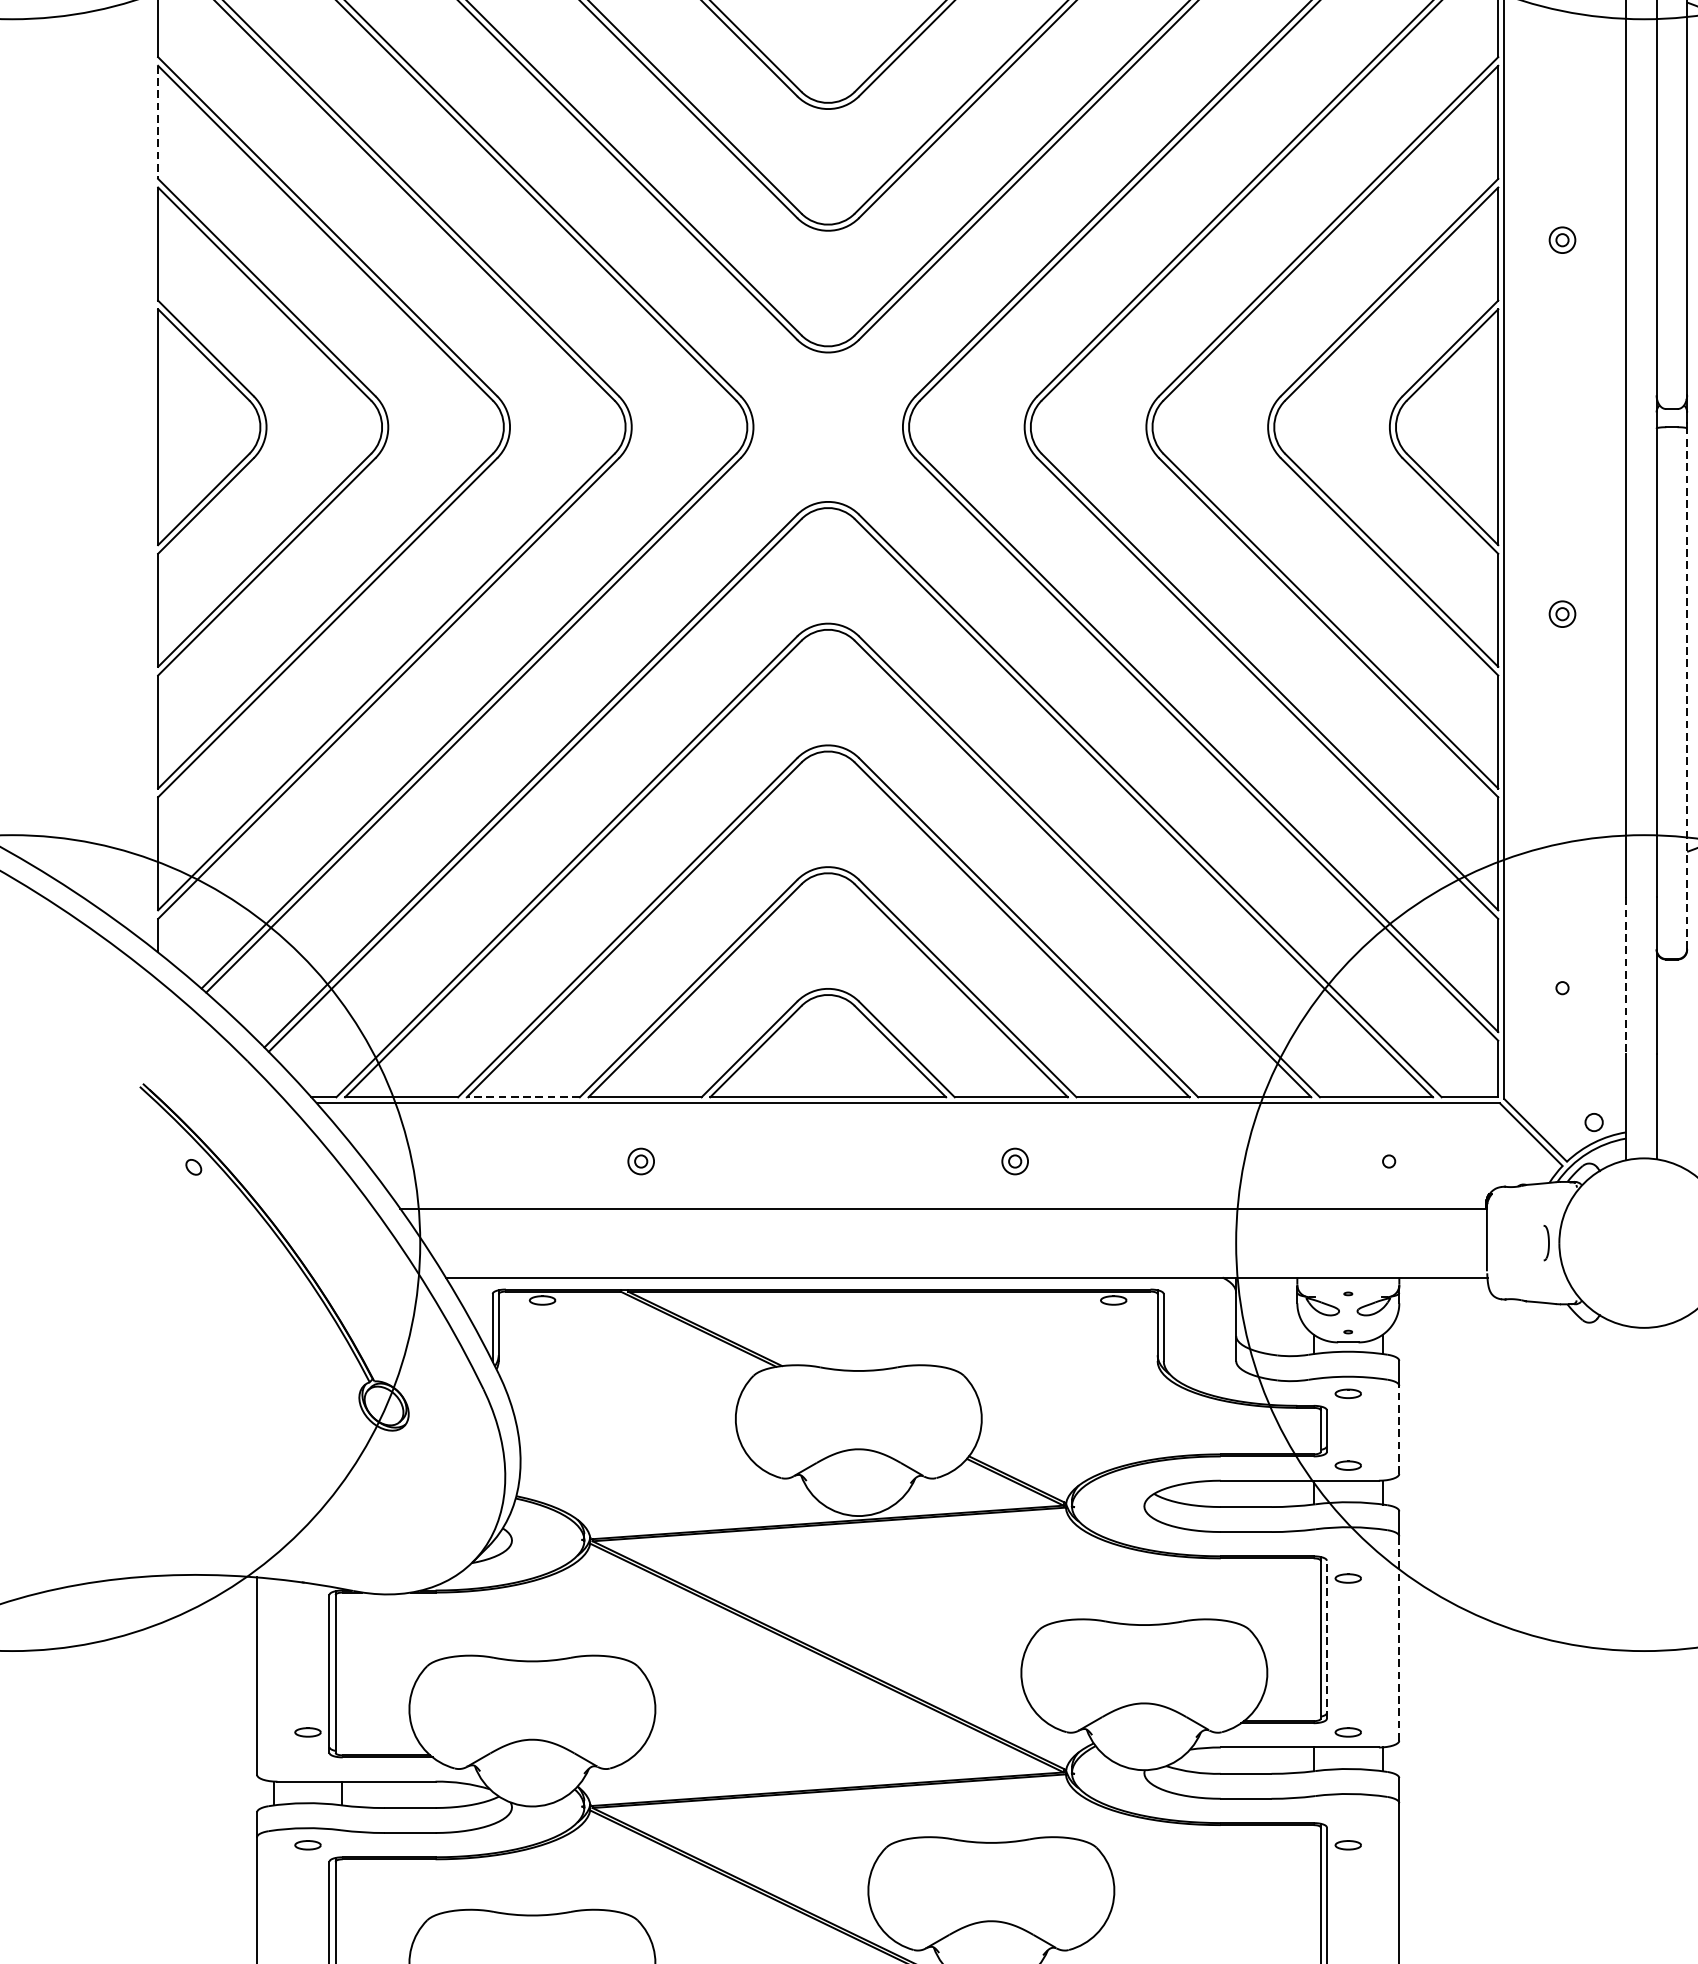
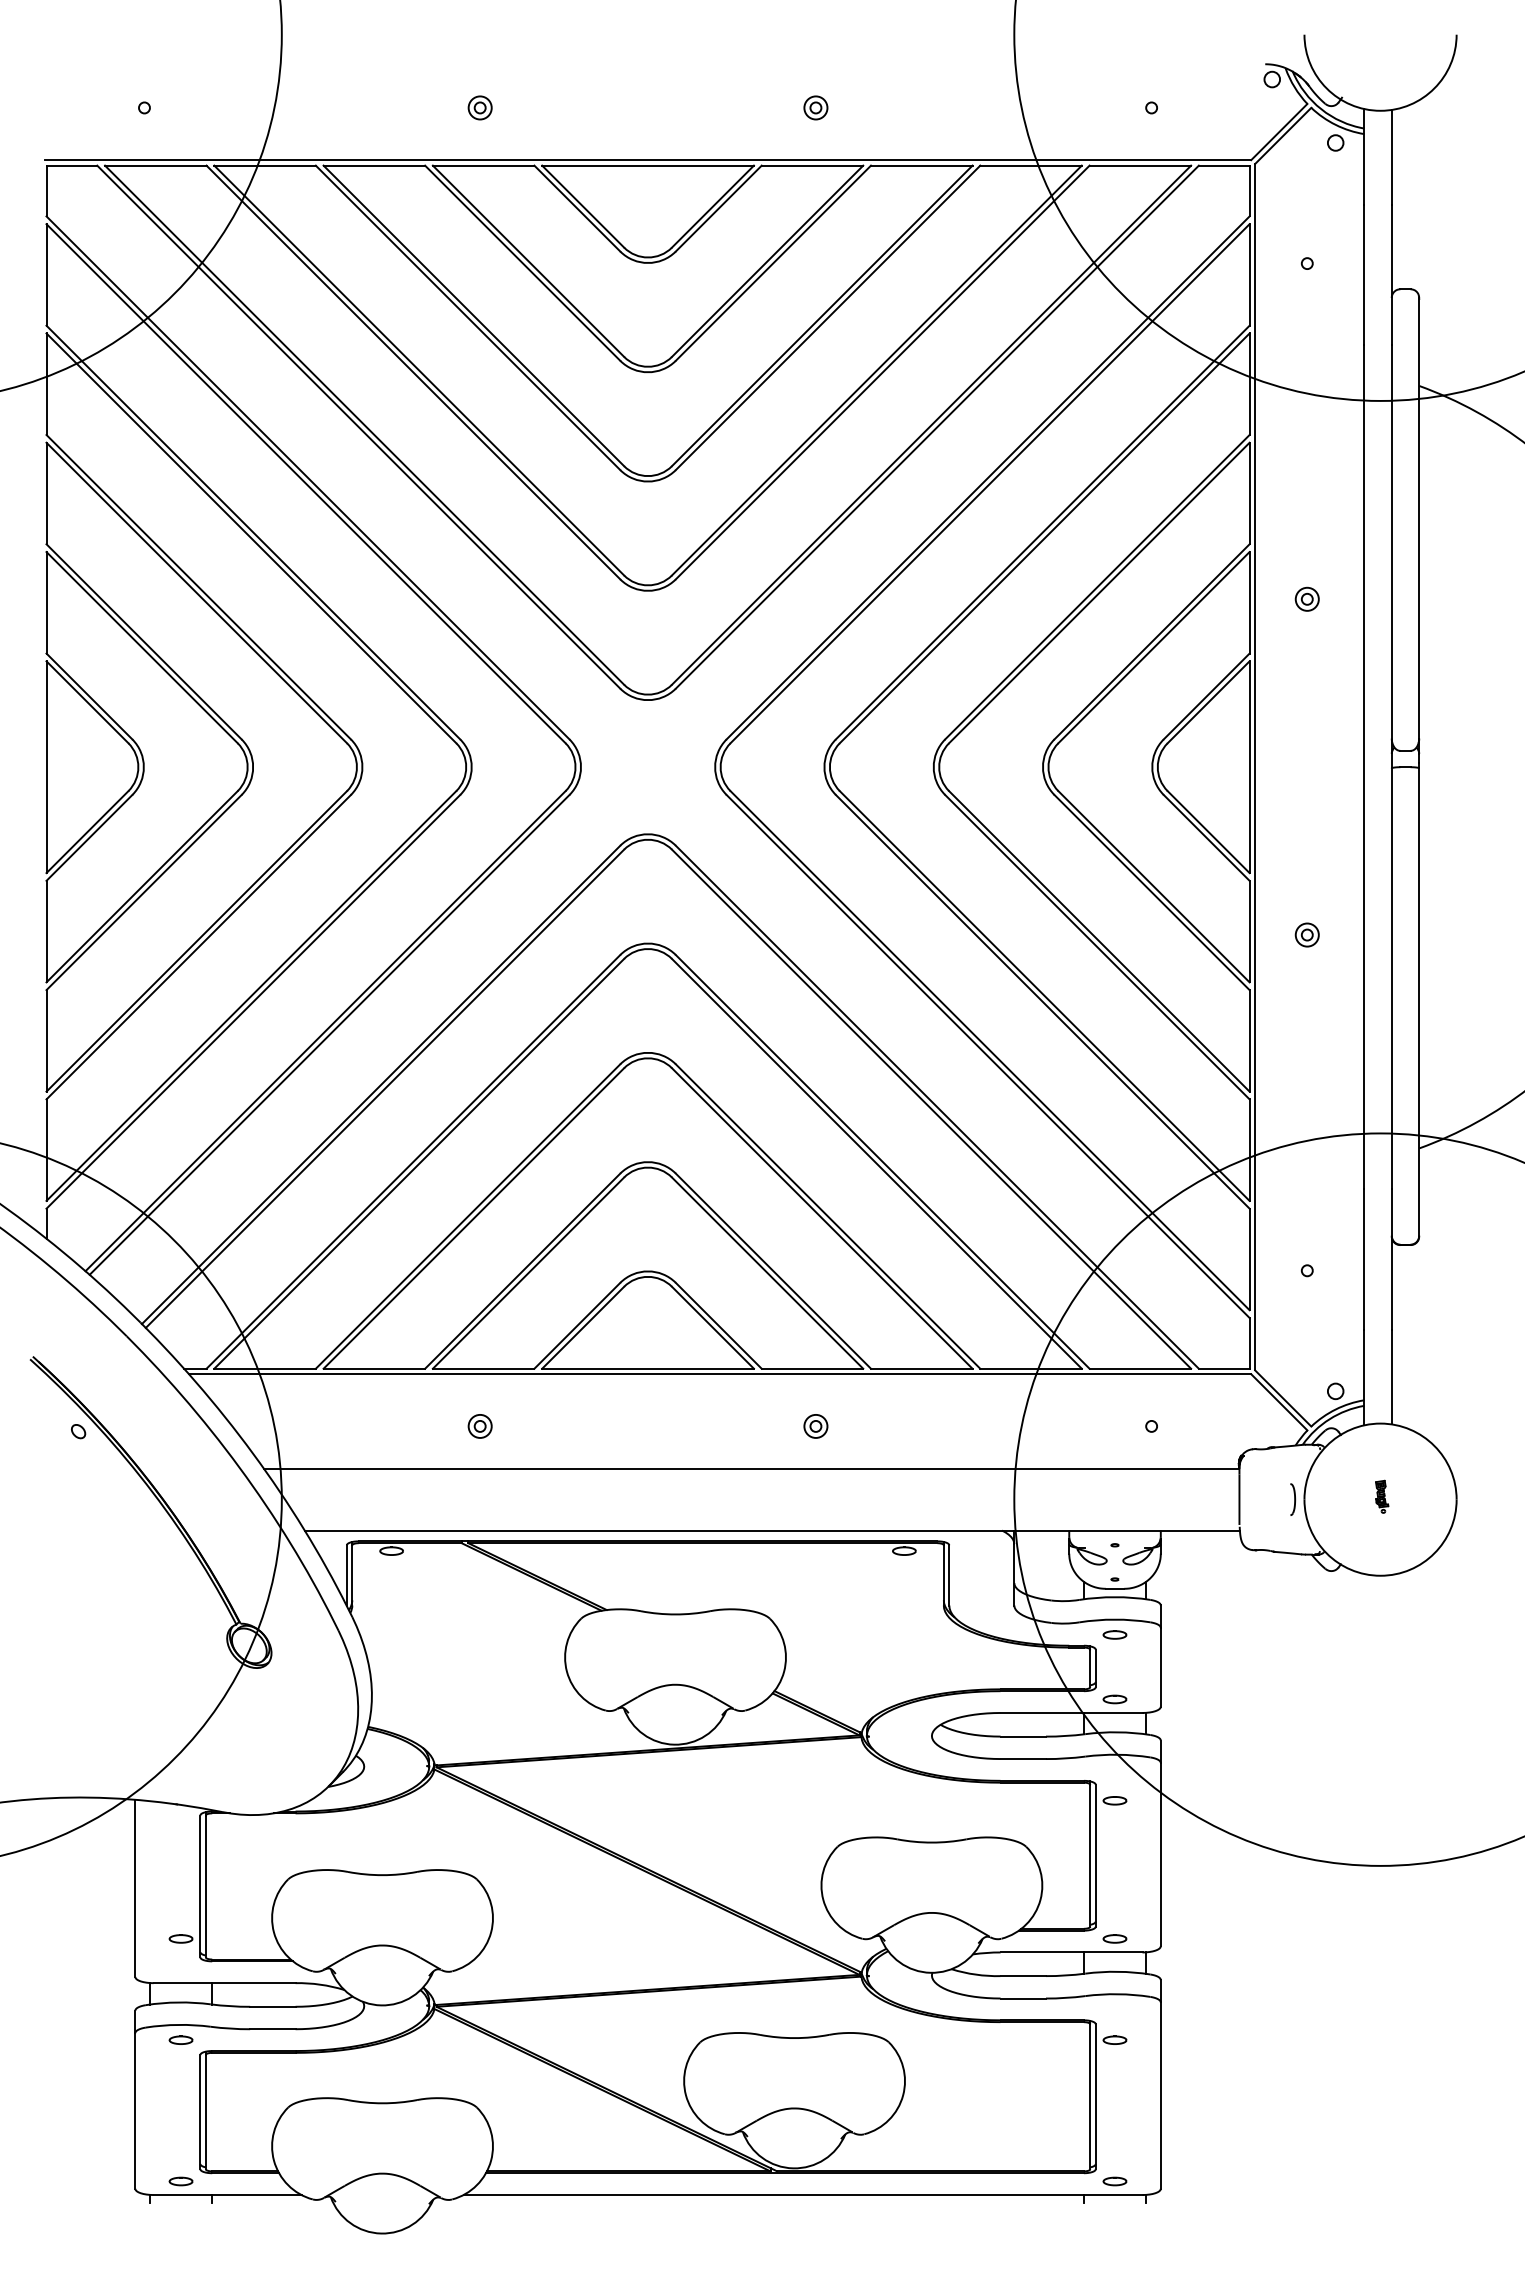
line: (158, 122) -> (46, 493), dashed -> solid
line: (1687, 689) -> (1419, 1002), dashed -> solid
line: (1626, 976) -> (1364, 1260), dashed -> solid
line: (523, 1097) -> (374, 1368), dashed -> solid
part: (1646, 1239) -> (1382, 1496), added
line: (1398, 1428) -> (1160, 1666), dashed -> solid
line: (1398, 1638) -> (1160, 1854), dashed -> solid
line: (1326, 1639) -> (1095, 1855), dashed -> solid

